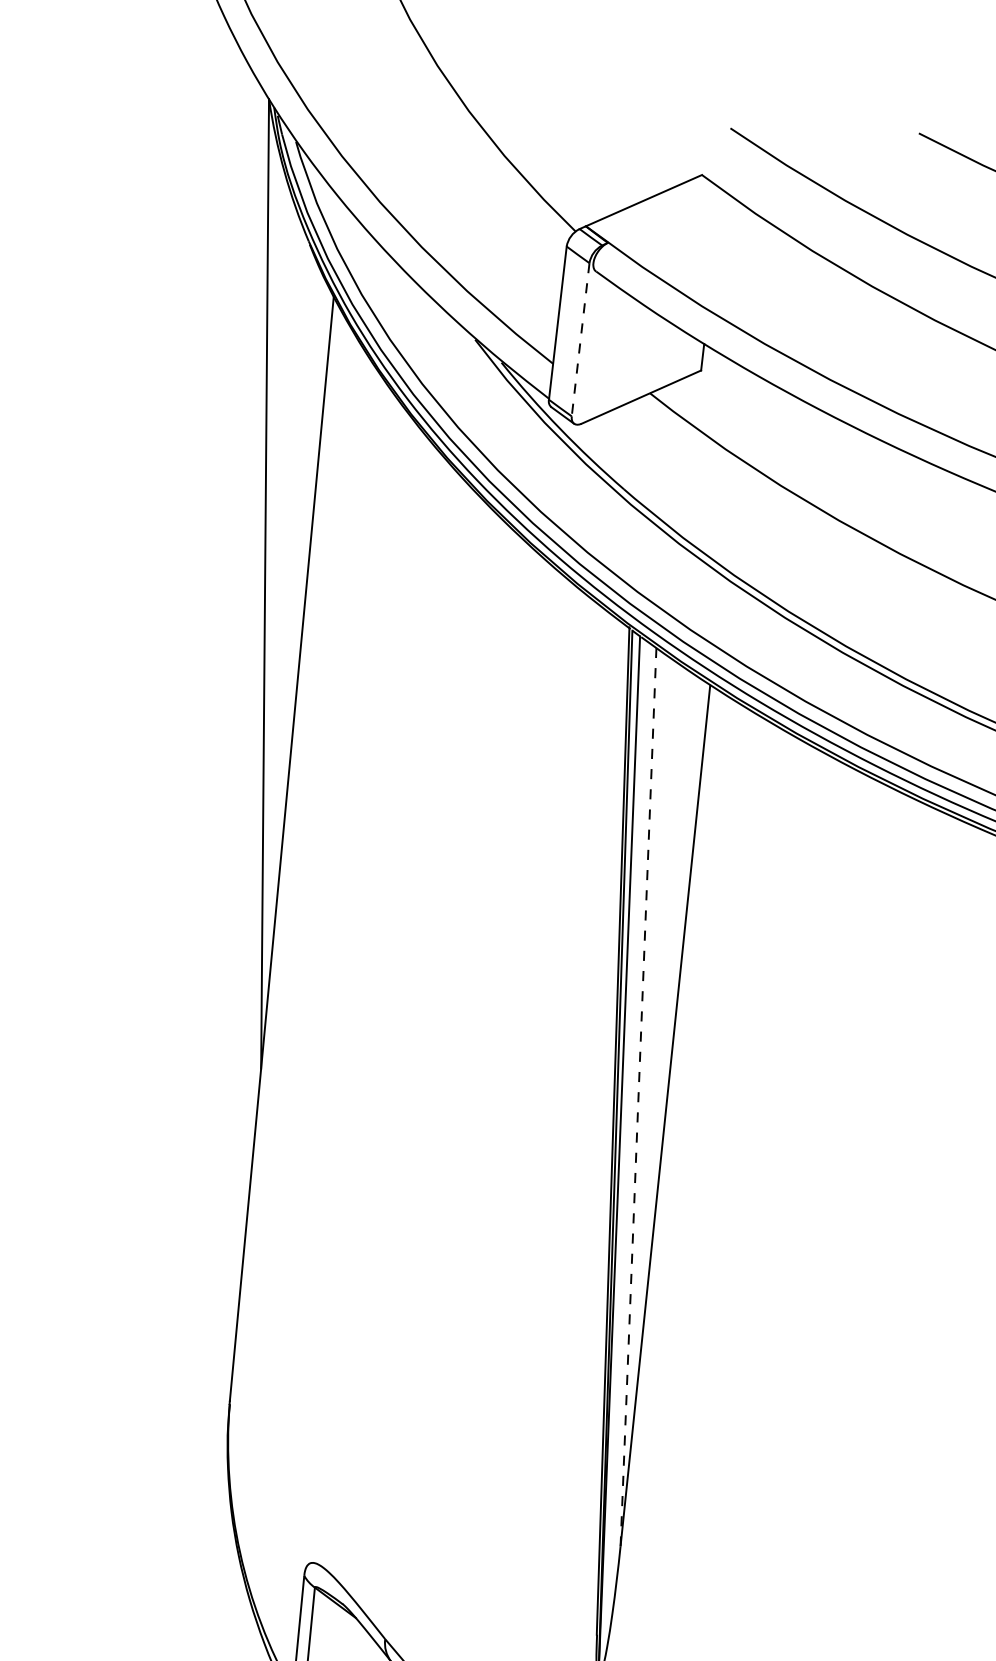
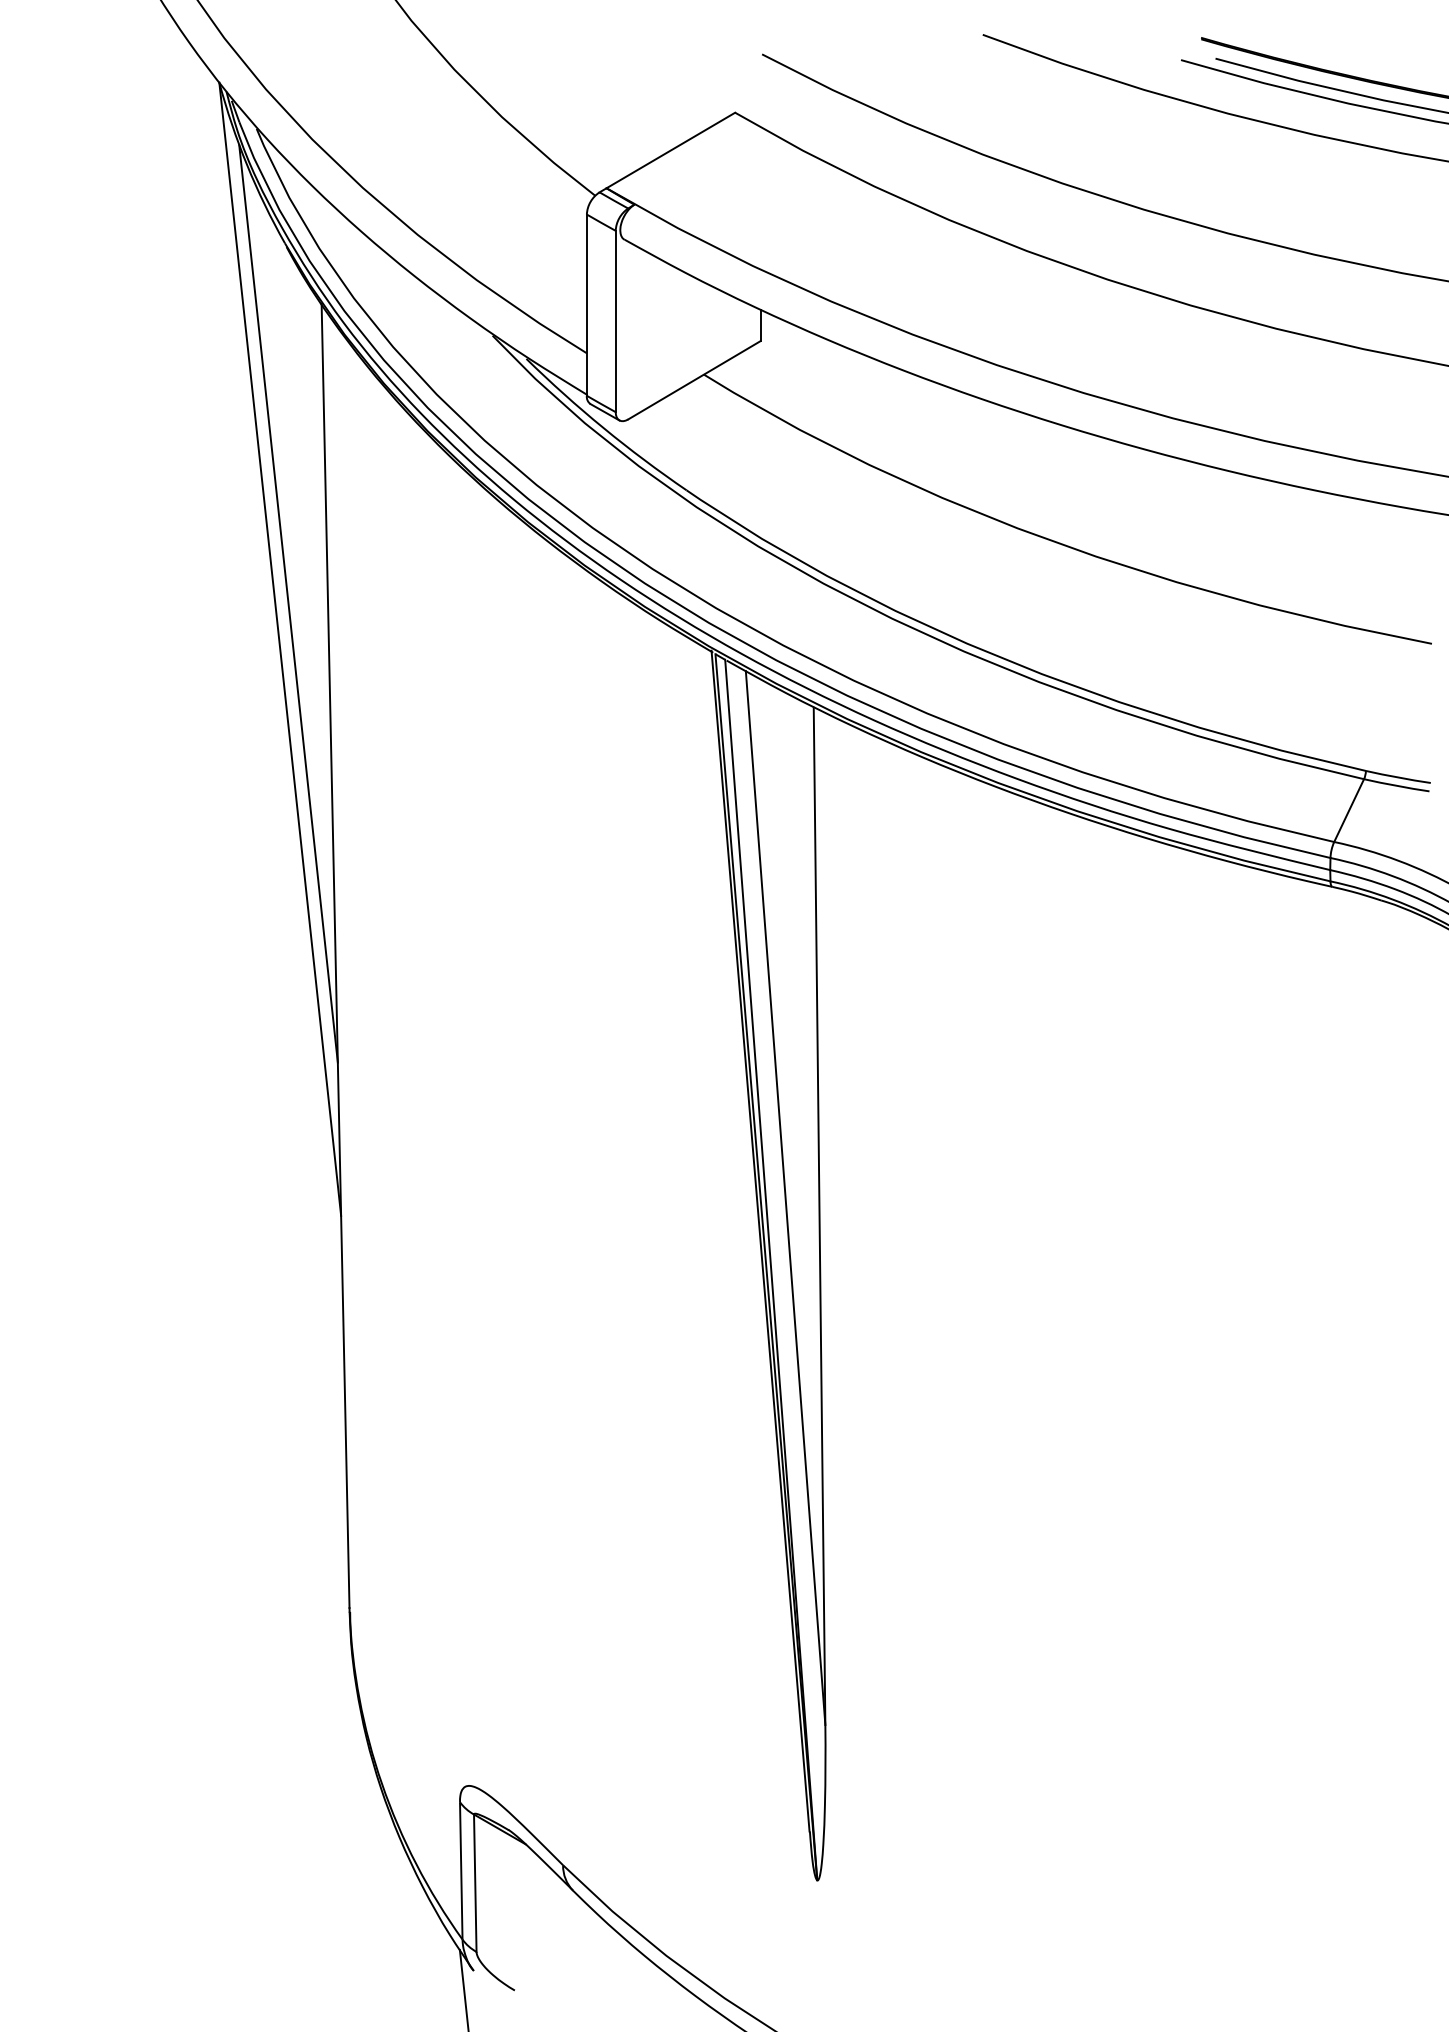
line: (580, 339) -> (615, 321), dashed -> solid
line: (276, 546) -> (288, 603), added
line: (638, 1097) -> (785, 1198), dashed -> solid

